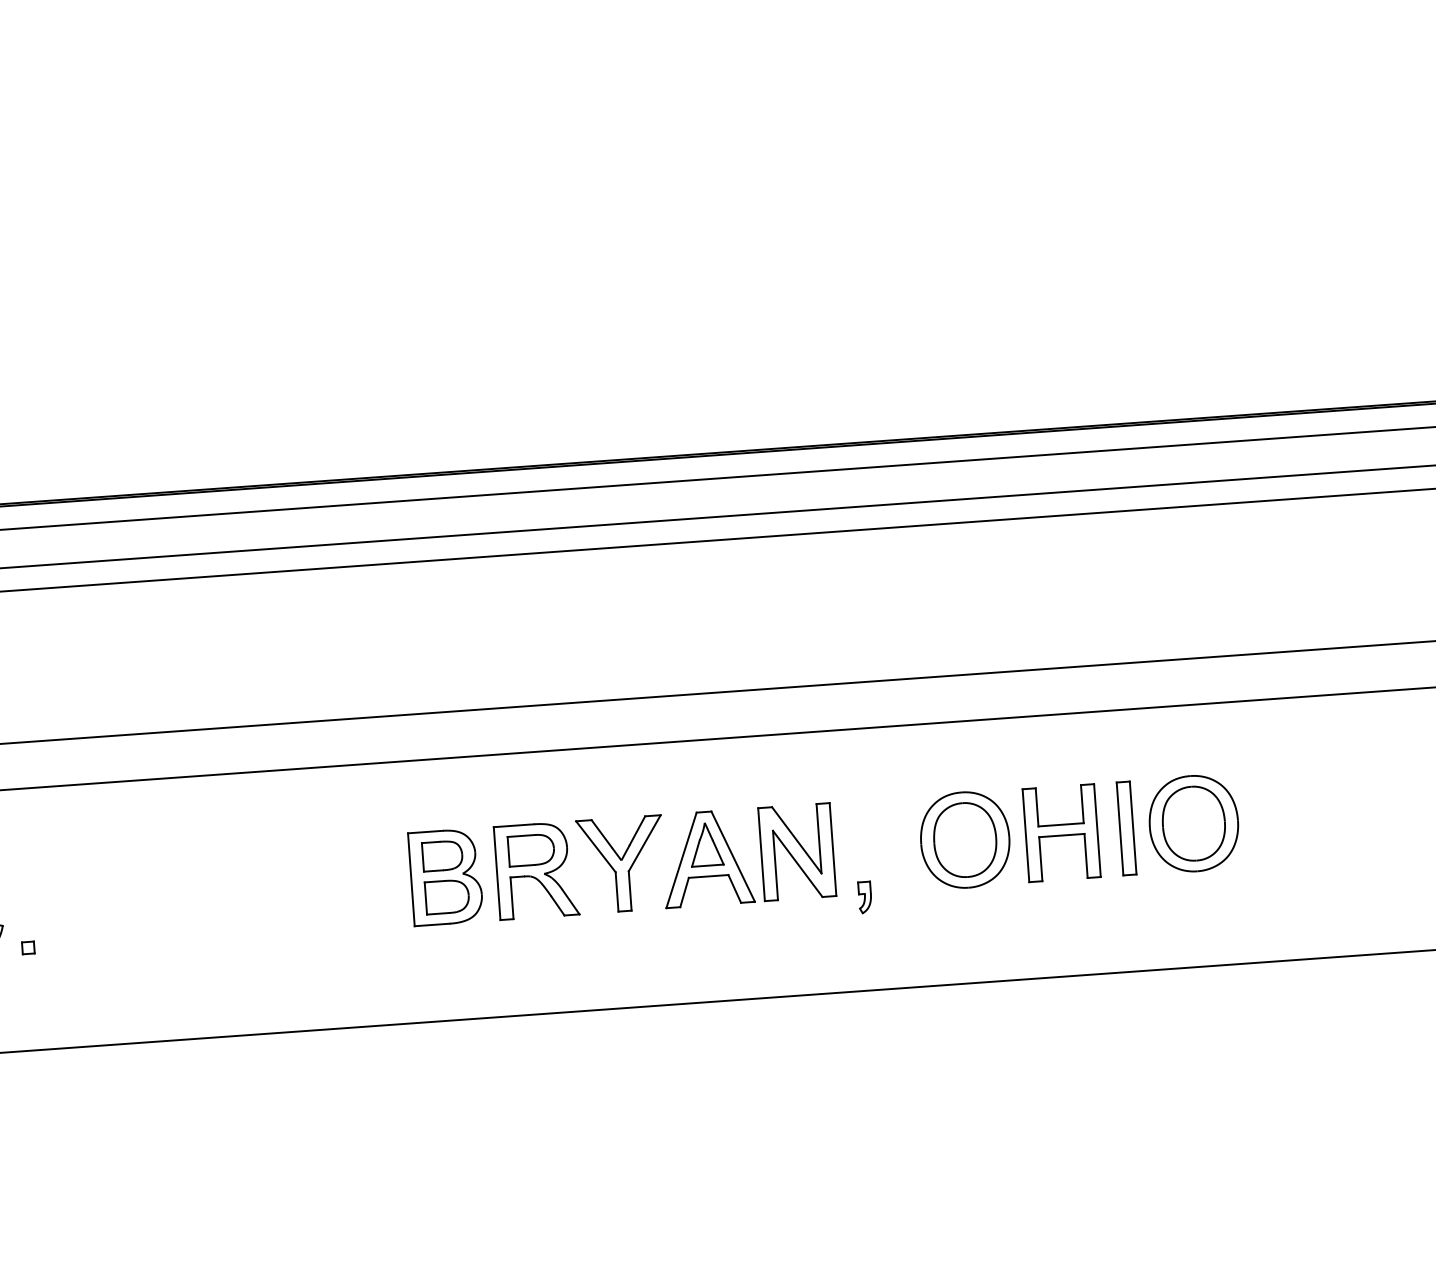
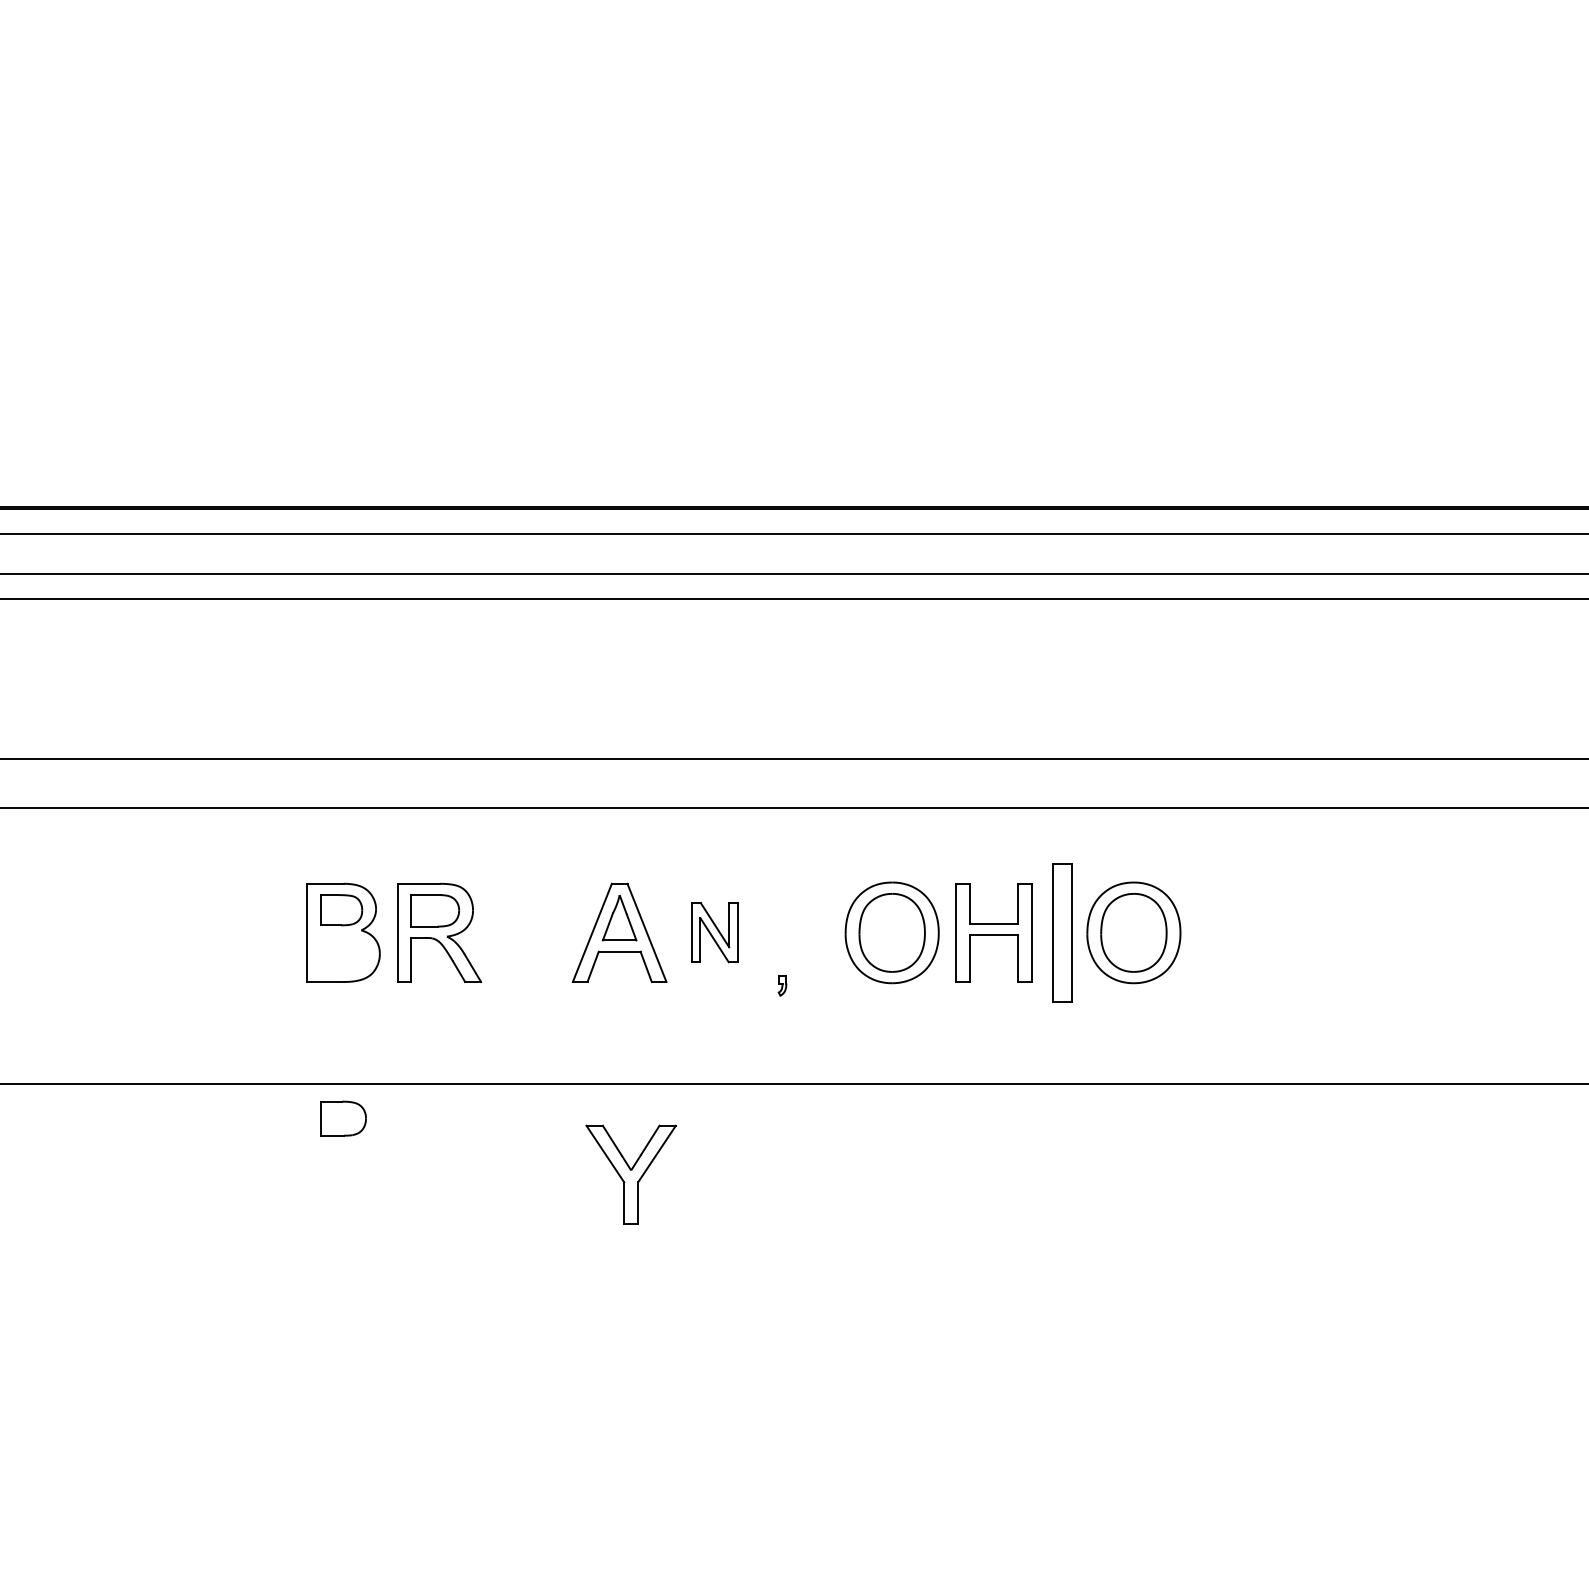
part: (1126, 828) -> (1062, 932), size x1.4
part: (797, 851) -> (714, 932), size x0.6
part: (621, 864) -> (630, 1174), moved
part: (447, 896) -> (343, 1118), moved
part: (864, 897) -> (782, 985), size x0.6

